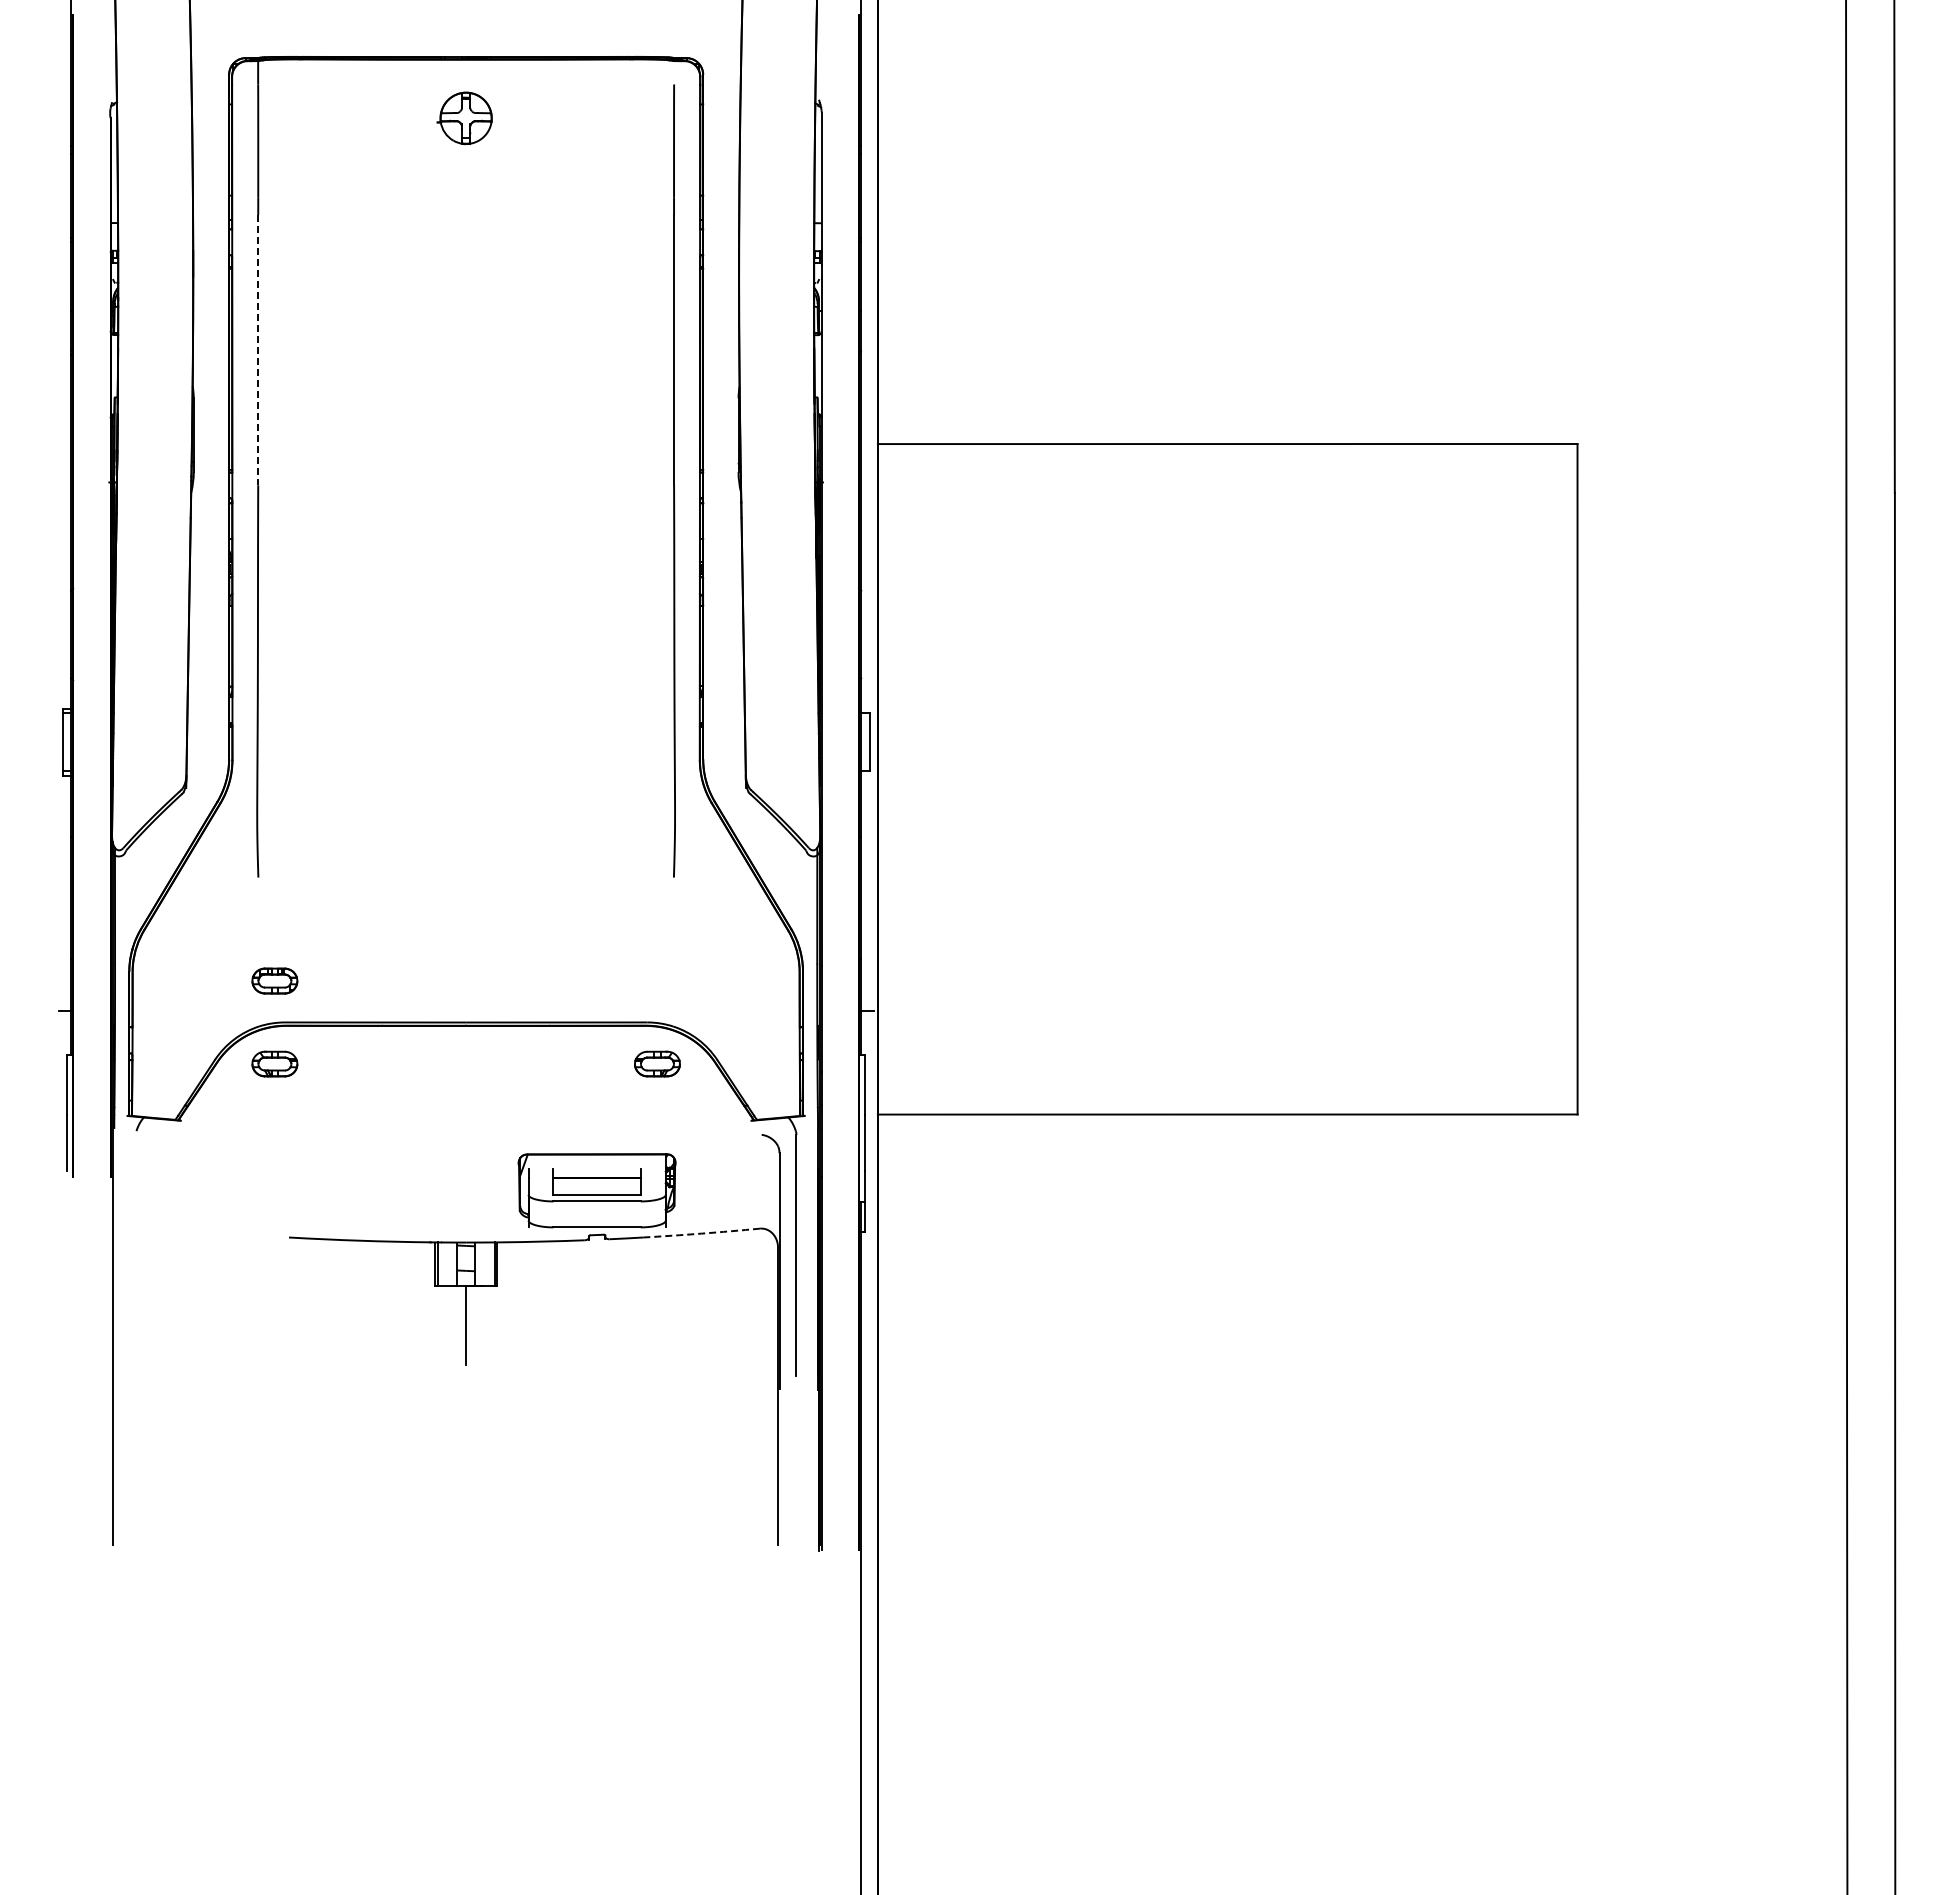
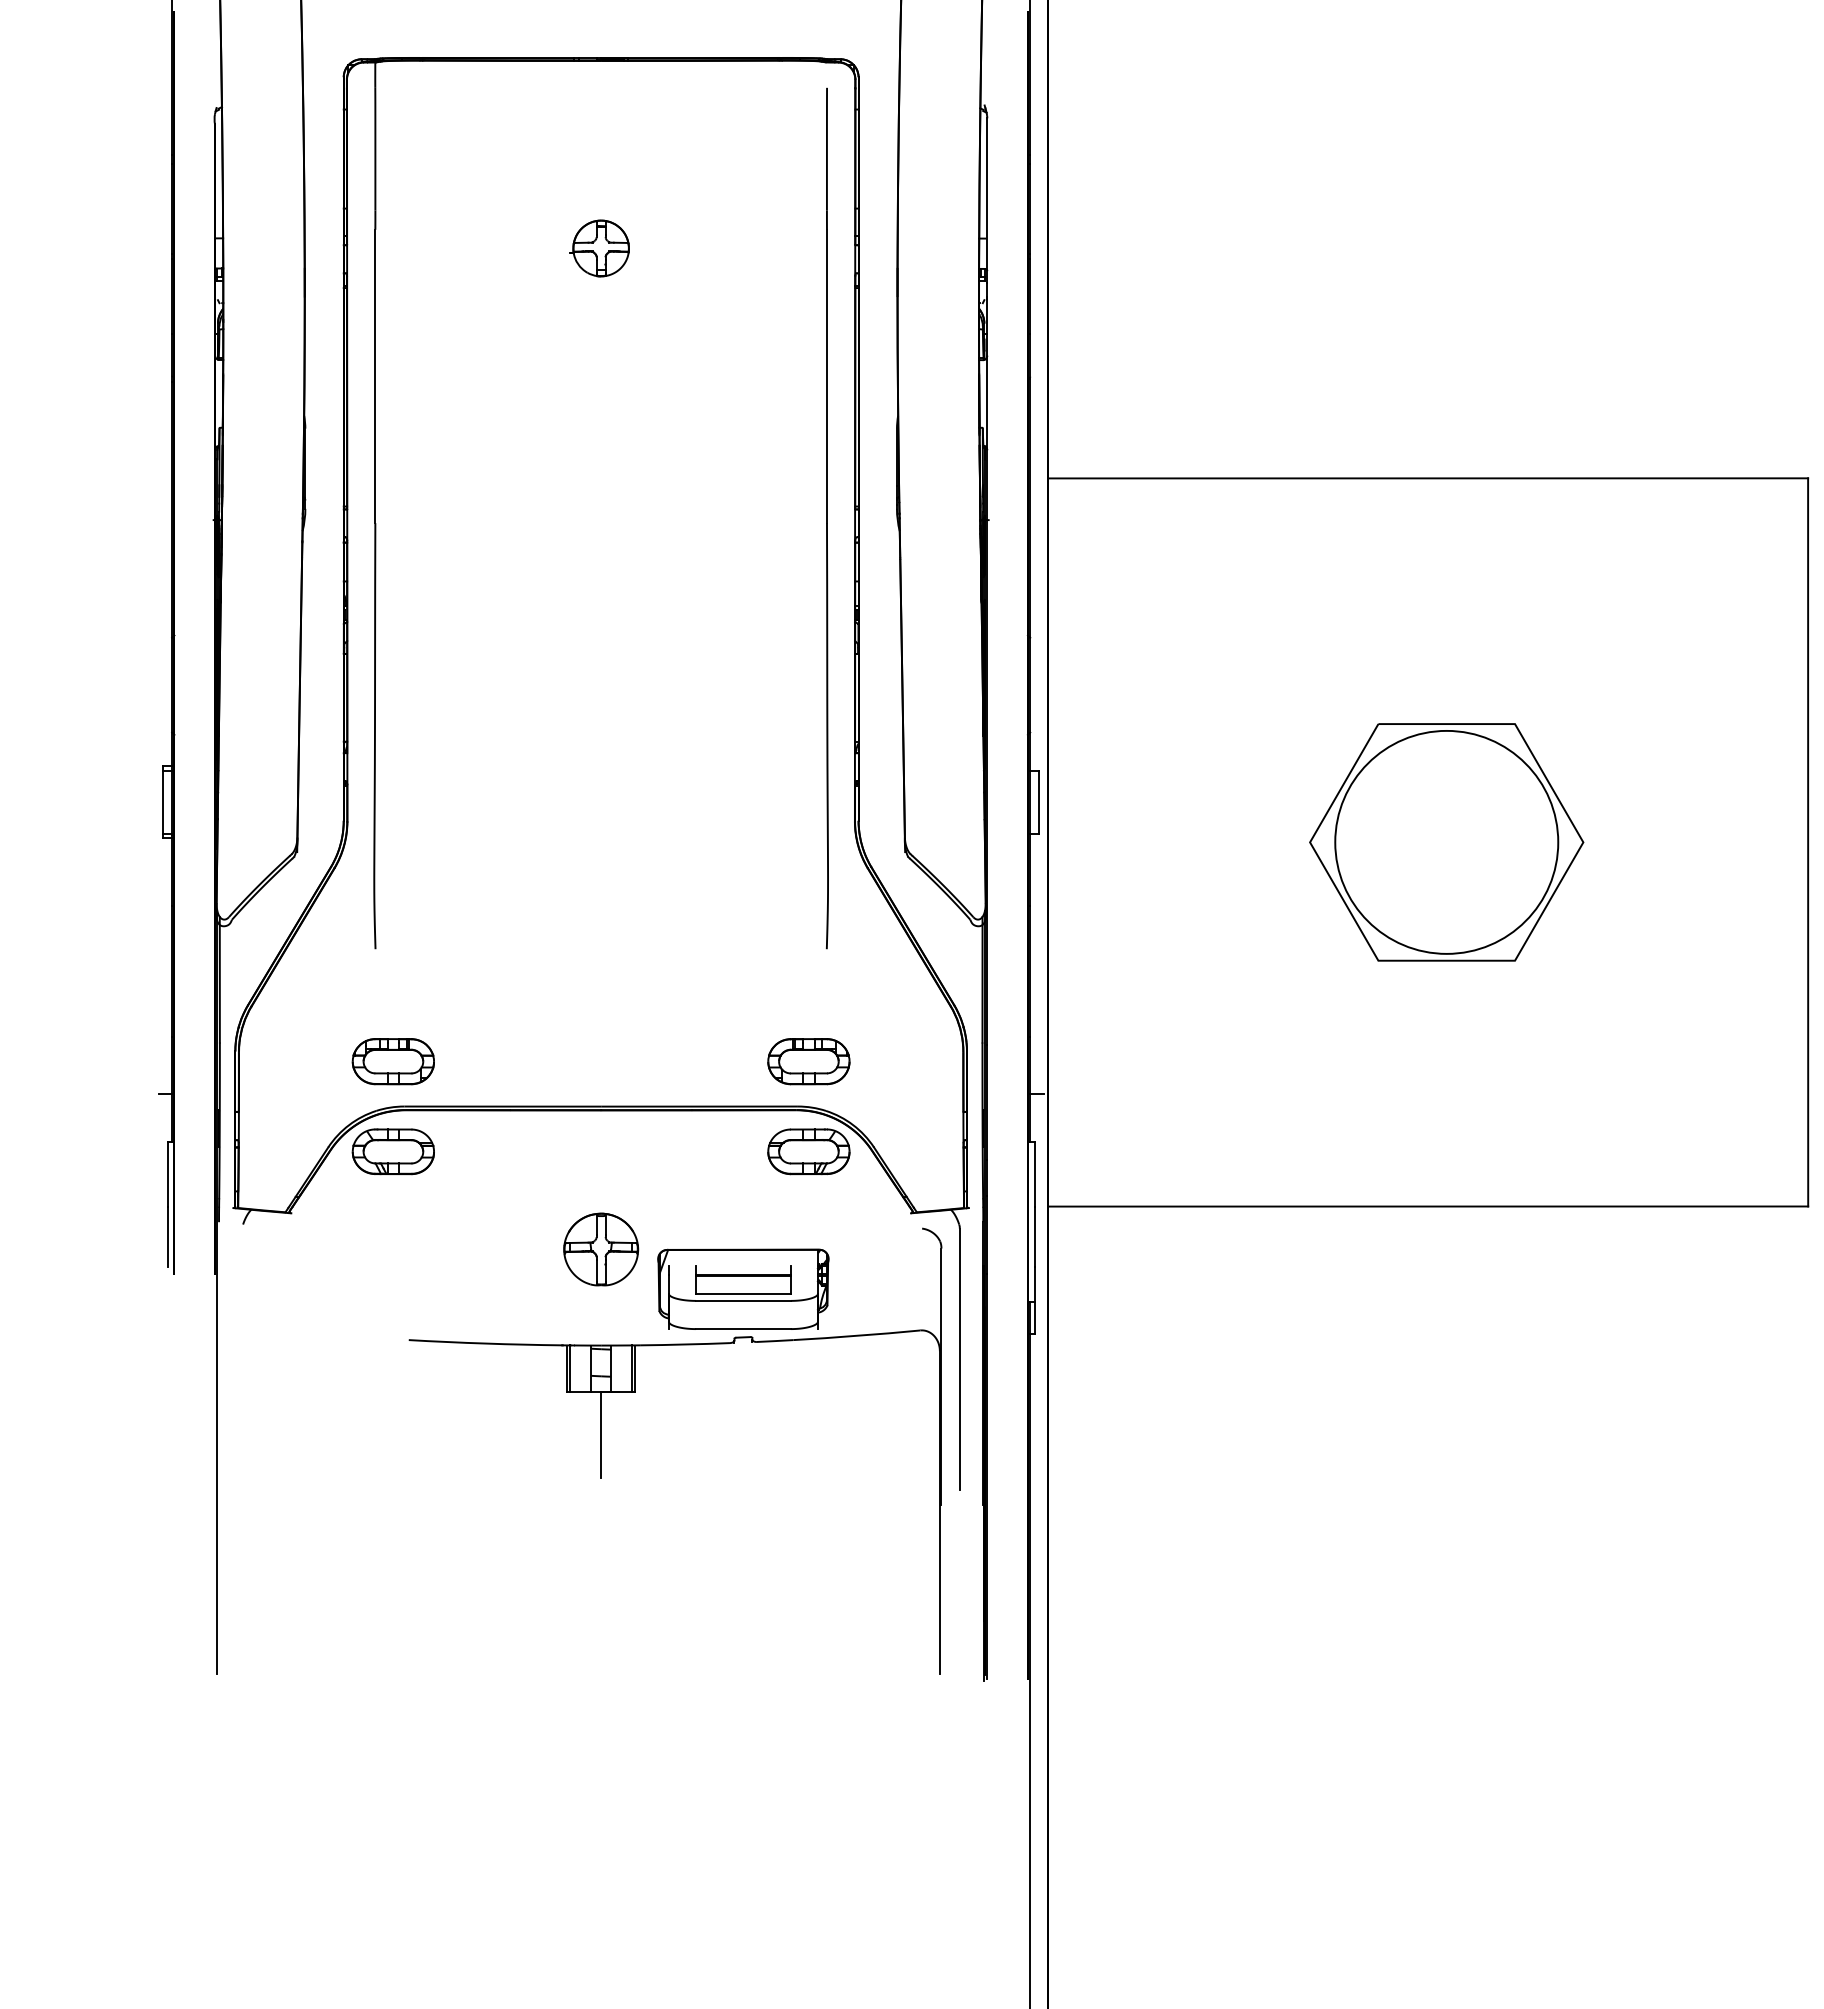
part: (464, 118) -> (599, 248), moved
line: (258, 350) -> (375, 376), dashed -> solid
part: (1244, 779) -> (1446, 842), added
part: (274, 980) -> (393, 1060), size x1.67
part: (657, 980) -> (808, 1060), added
part: (274, 1063) -> (393, 1151), size x1.67
part: (657, 1063) -> (808, 1151), size x1.67
part: (466, 1154) -> (601, 1249), added
arc: (701, 1233) -> (856, 1335), dashed -> solid

